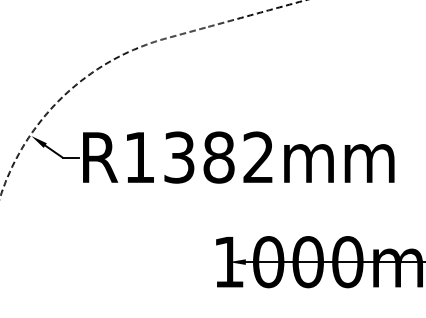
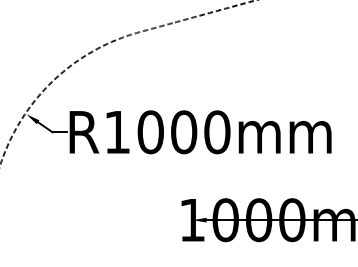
text: (218, 157) -> (183, 132), R1382mm -> R1000mm

